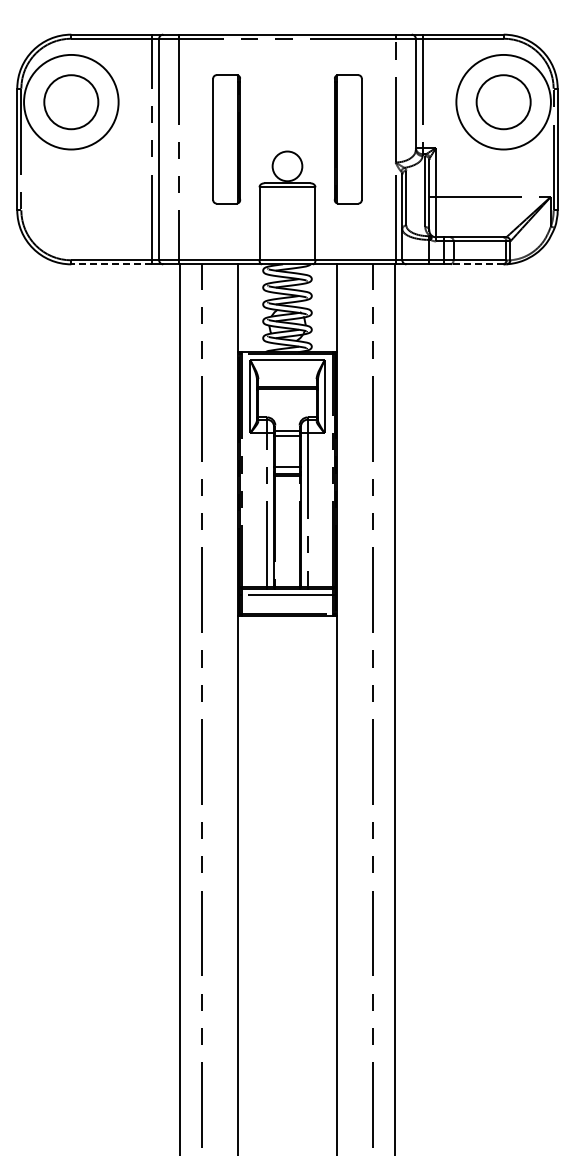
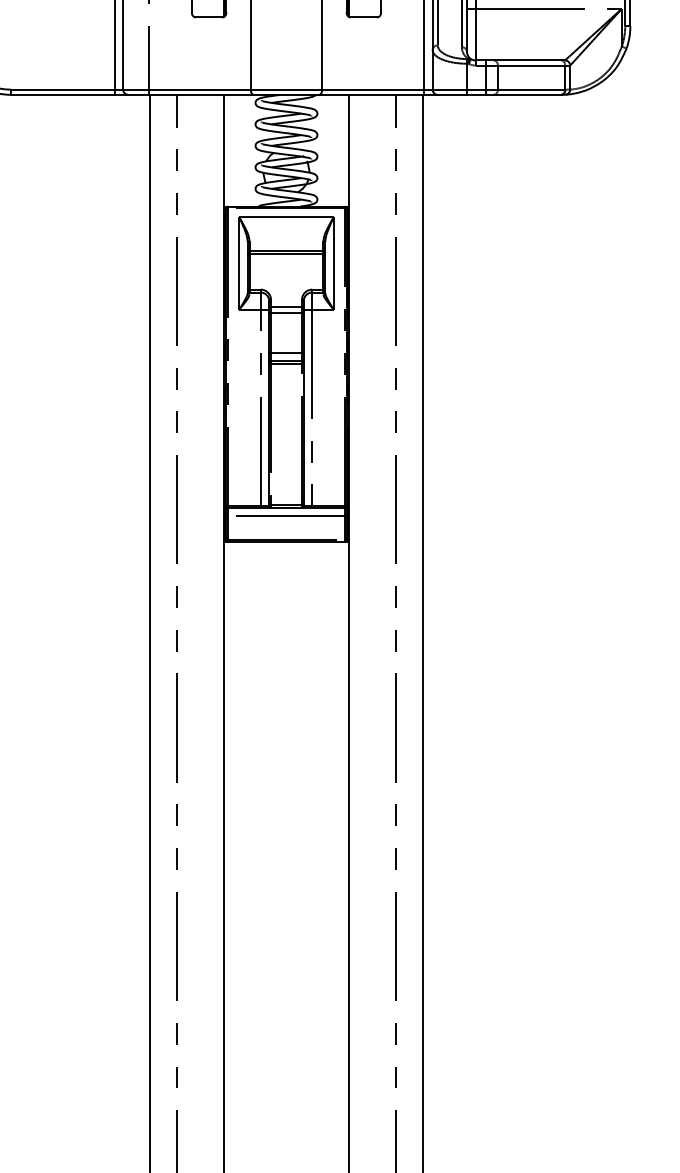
line: (111, 264) -> (62, 95), dashed -> solid
line: (476, 264) -> (527, 95), dashed -> solid

